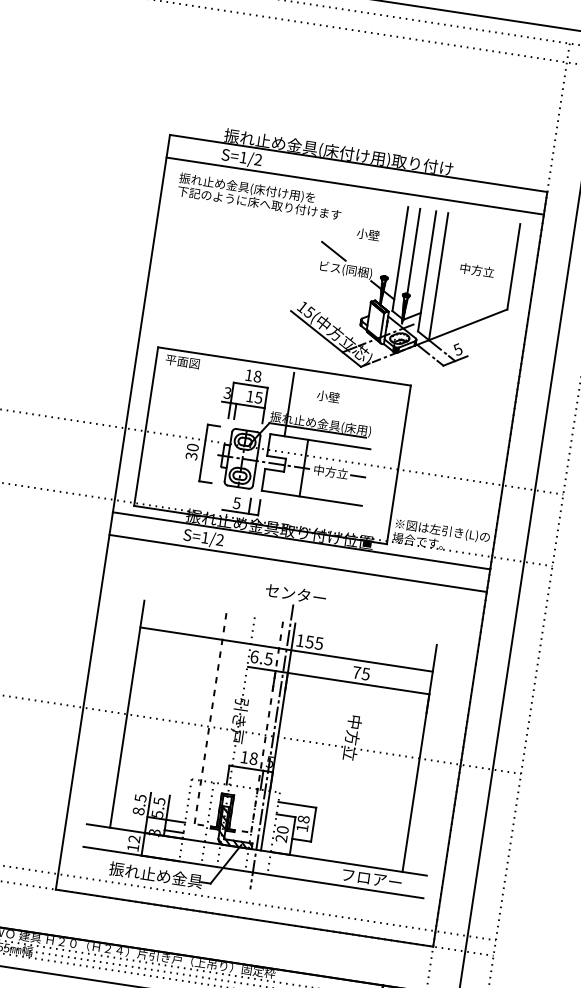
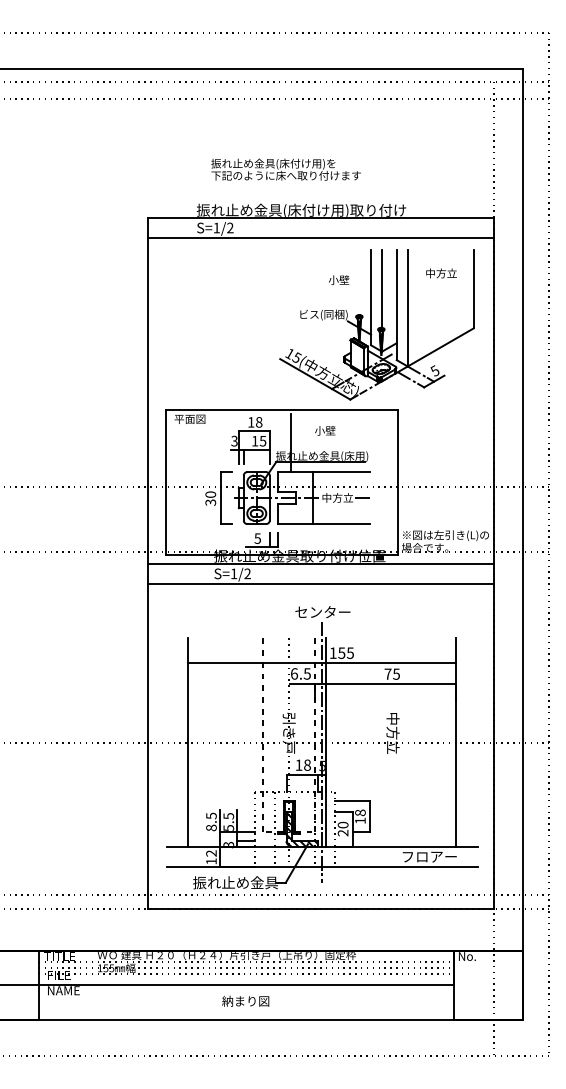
text: (259, 196) -> (285, 169), moved
line: (333, 251) -> (310, 299), removed
text: (477, 270) -> (441, 273), moved

